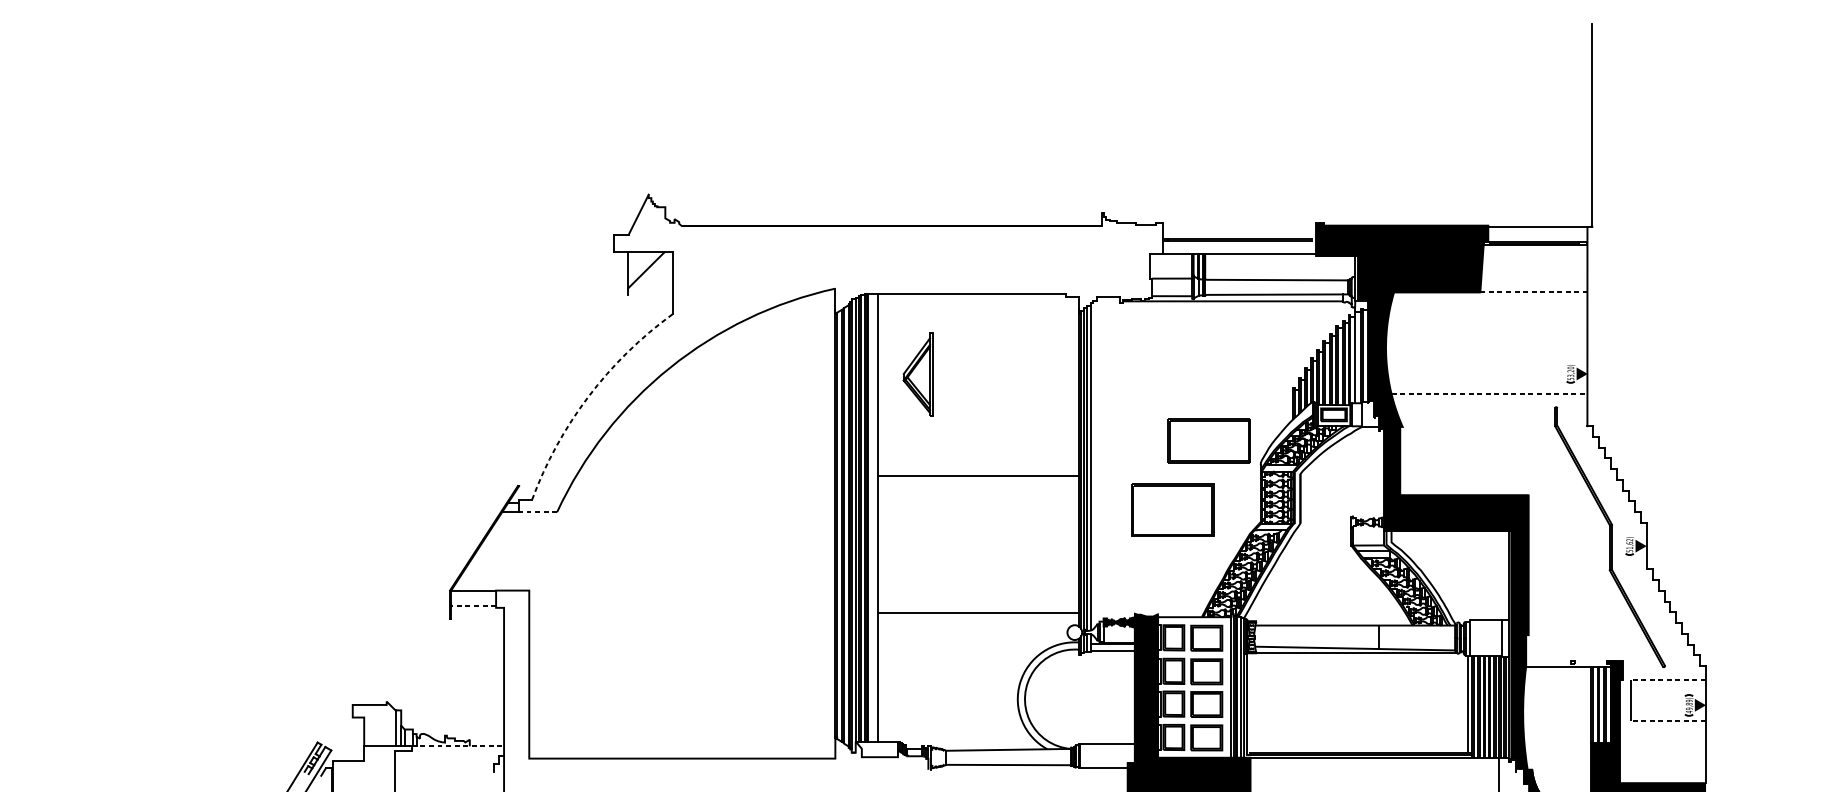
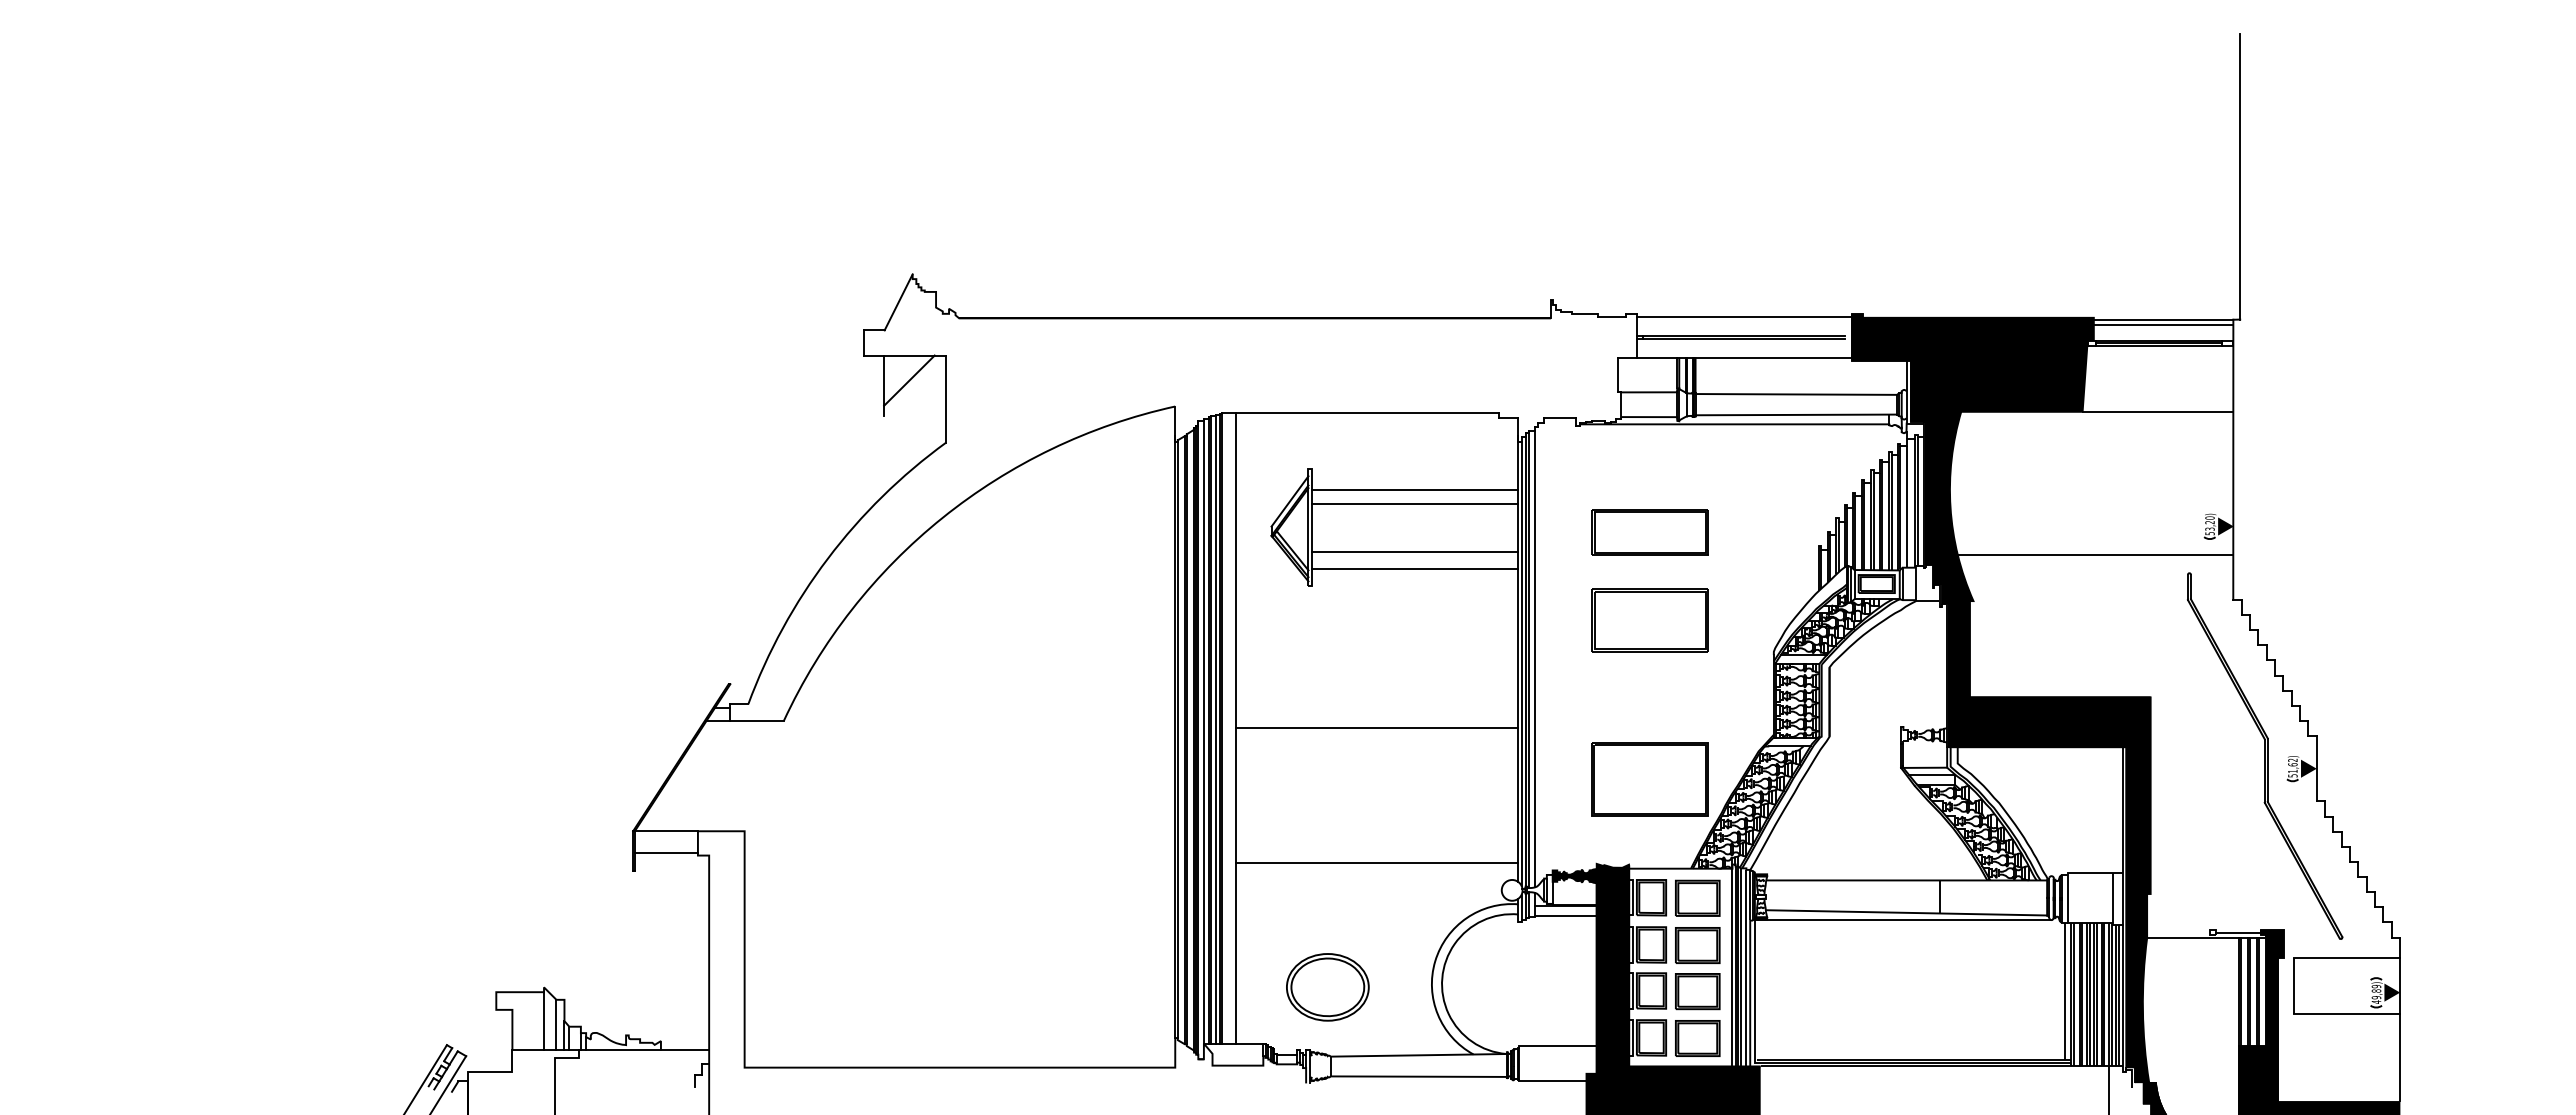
line: (1239, 225) -> (1744, 317), added
line: (1537, 230) -> (2163, 324), added
line: (1534, 292) -> (2158, 411), dashed -> solid
line: (1006, 347) -> (1415, 489), added
line: (1006, 358) -> (1415, 504), added
part: (1172, 378) -> (1649, 532), added
line: (1006, 392) -> (1415, 552), added
line: (1489, 393) -> (2095, 554), dashed -> solid
arc: (588, 396) -> (827, 558), dashed -> solid
line: (1006, 404) -> (1415, 569), added
part: (1208, 440) -> (1649, 620), moved
line: (978, 476) -> (1376, 727), moved
part: (1172, 510) -> (1649, 779), moved
line: (537, 512) -> (756, 721), dashed -> solid
line: (473, 605) -> (666, 852), dashed -> solid
line: (1590, 662) -> (2237, 932), added
line: (1668, 680) -> (2347, 957), dashed -> solid
part: (943, 701) -> (1327, 987), added
line: (1668, 720) -> (2347, 1014), dashed -> solid
line: (387, 725) -> (544, 1021), added
line: (458, 746) -> (644, 1050), dashed -> solid

